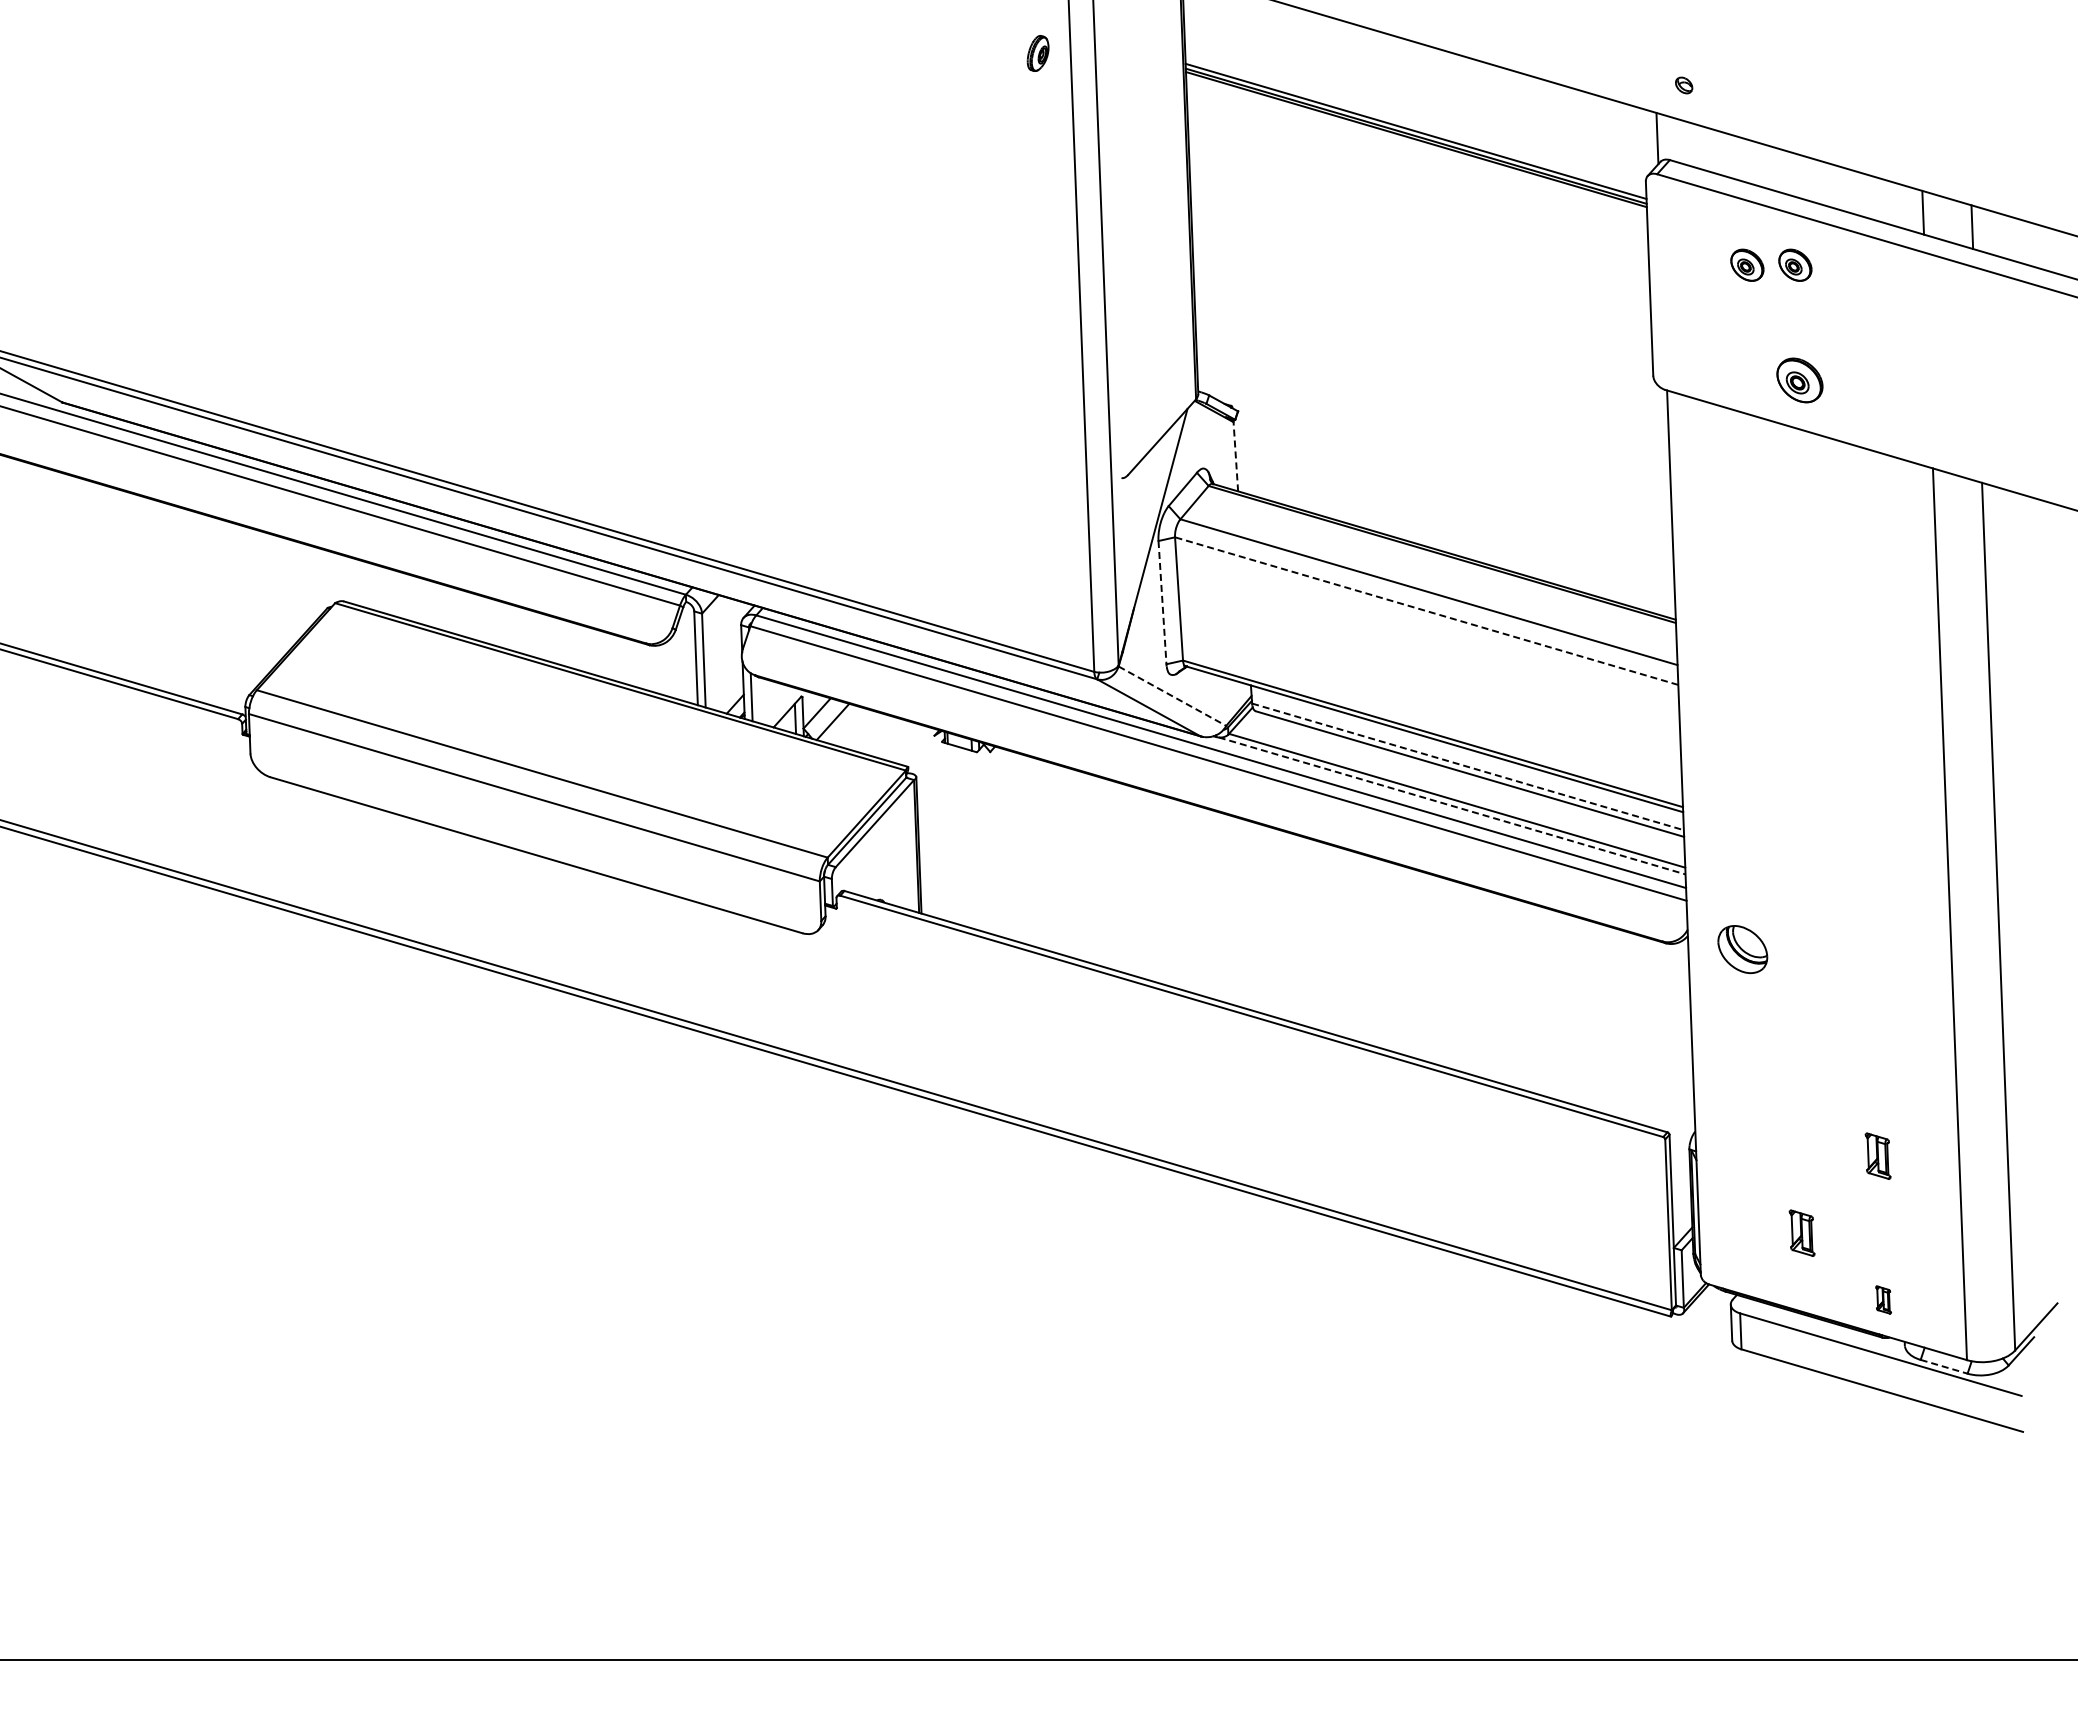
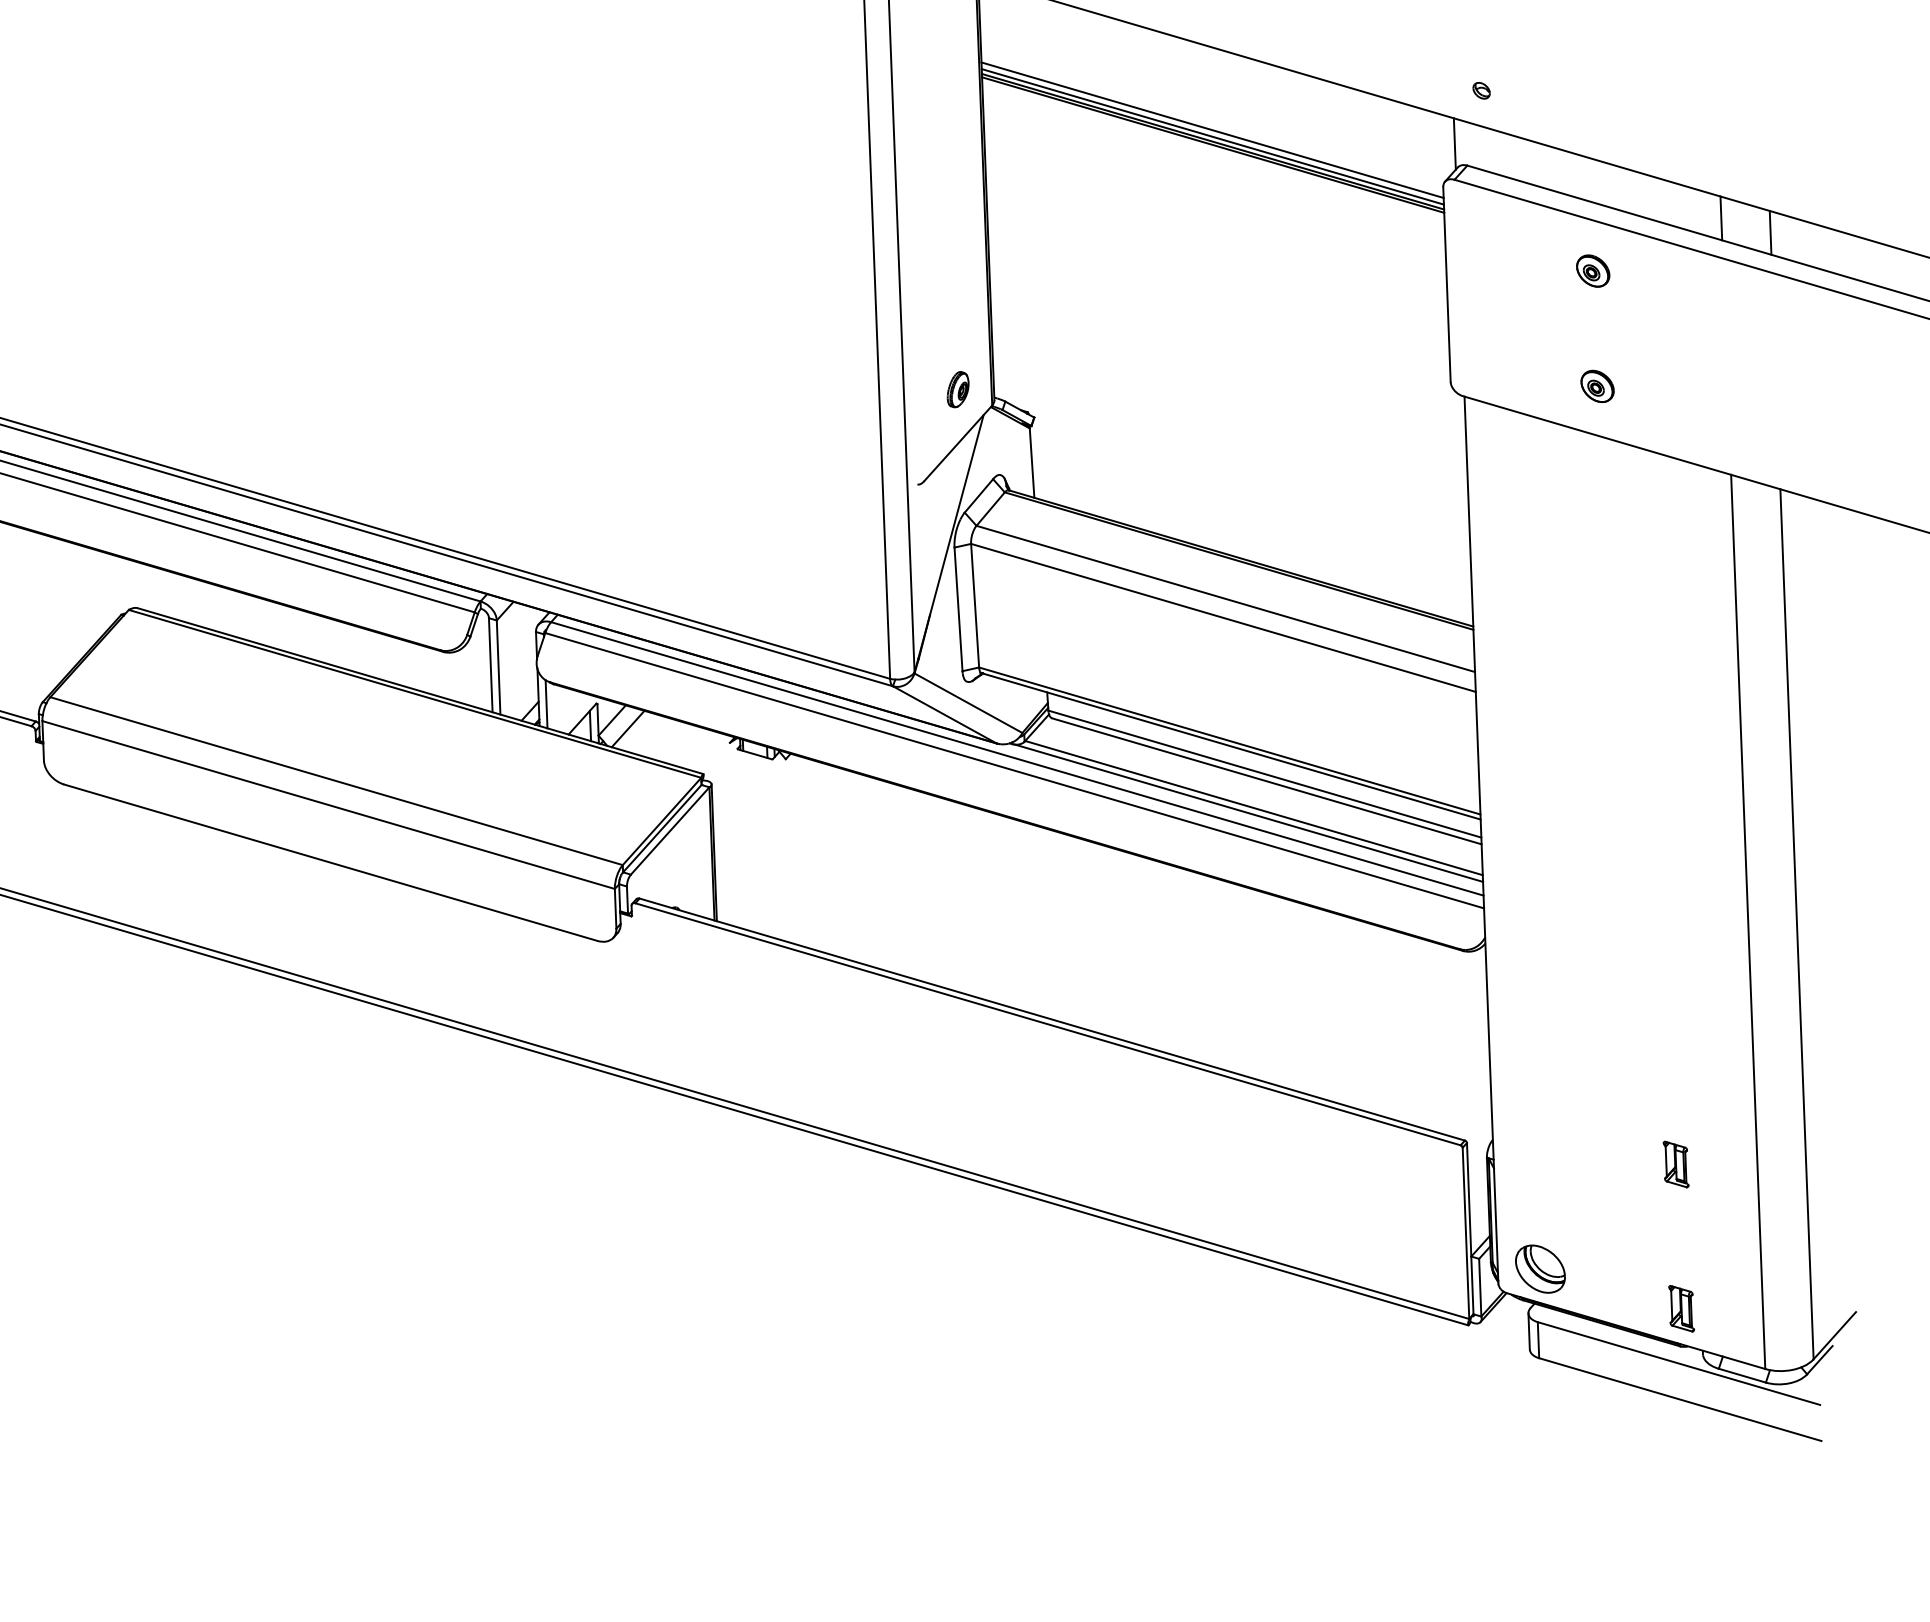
part: (1037, 53) -> (957, 389), moved
line: (1415, 124) -> (1212, 129), added
part: (1747, 264) -> (1545, 270), removed
part: (1799, 379) -> (1597, 385), size x0.71
line: (1235, 454) -> (1031, 460), dashed -> solid
line: (1162, 602) -> (958, 609), dashed -> solid
line: (1426, 610) -> (1223, 617), dashed -> solid
line: (1172, 696) -> (968, 703), dashed -> solid
line: (1468, 766) -> (1265, 773), dashed -> solid
line: (1452, 806) -> (1249, 813), dashed -> solid
part: (1742, 949) -> (1540, 1269), moved
part: (1801, 1232) -> (1599, 1241), removed
part: (1883, 1299) -> (1681, 1308), size x1.67
line: (1944, 1366) -> (1742, 1375), dashed -> solid

